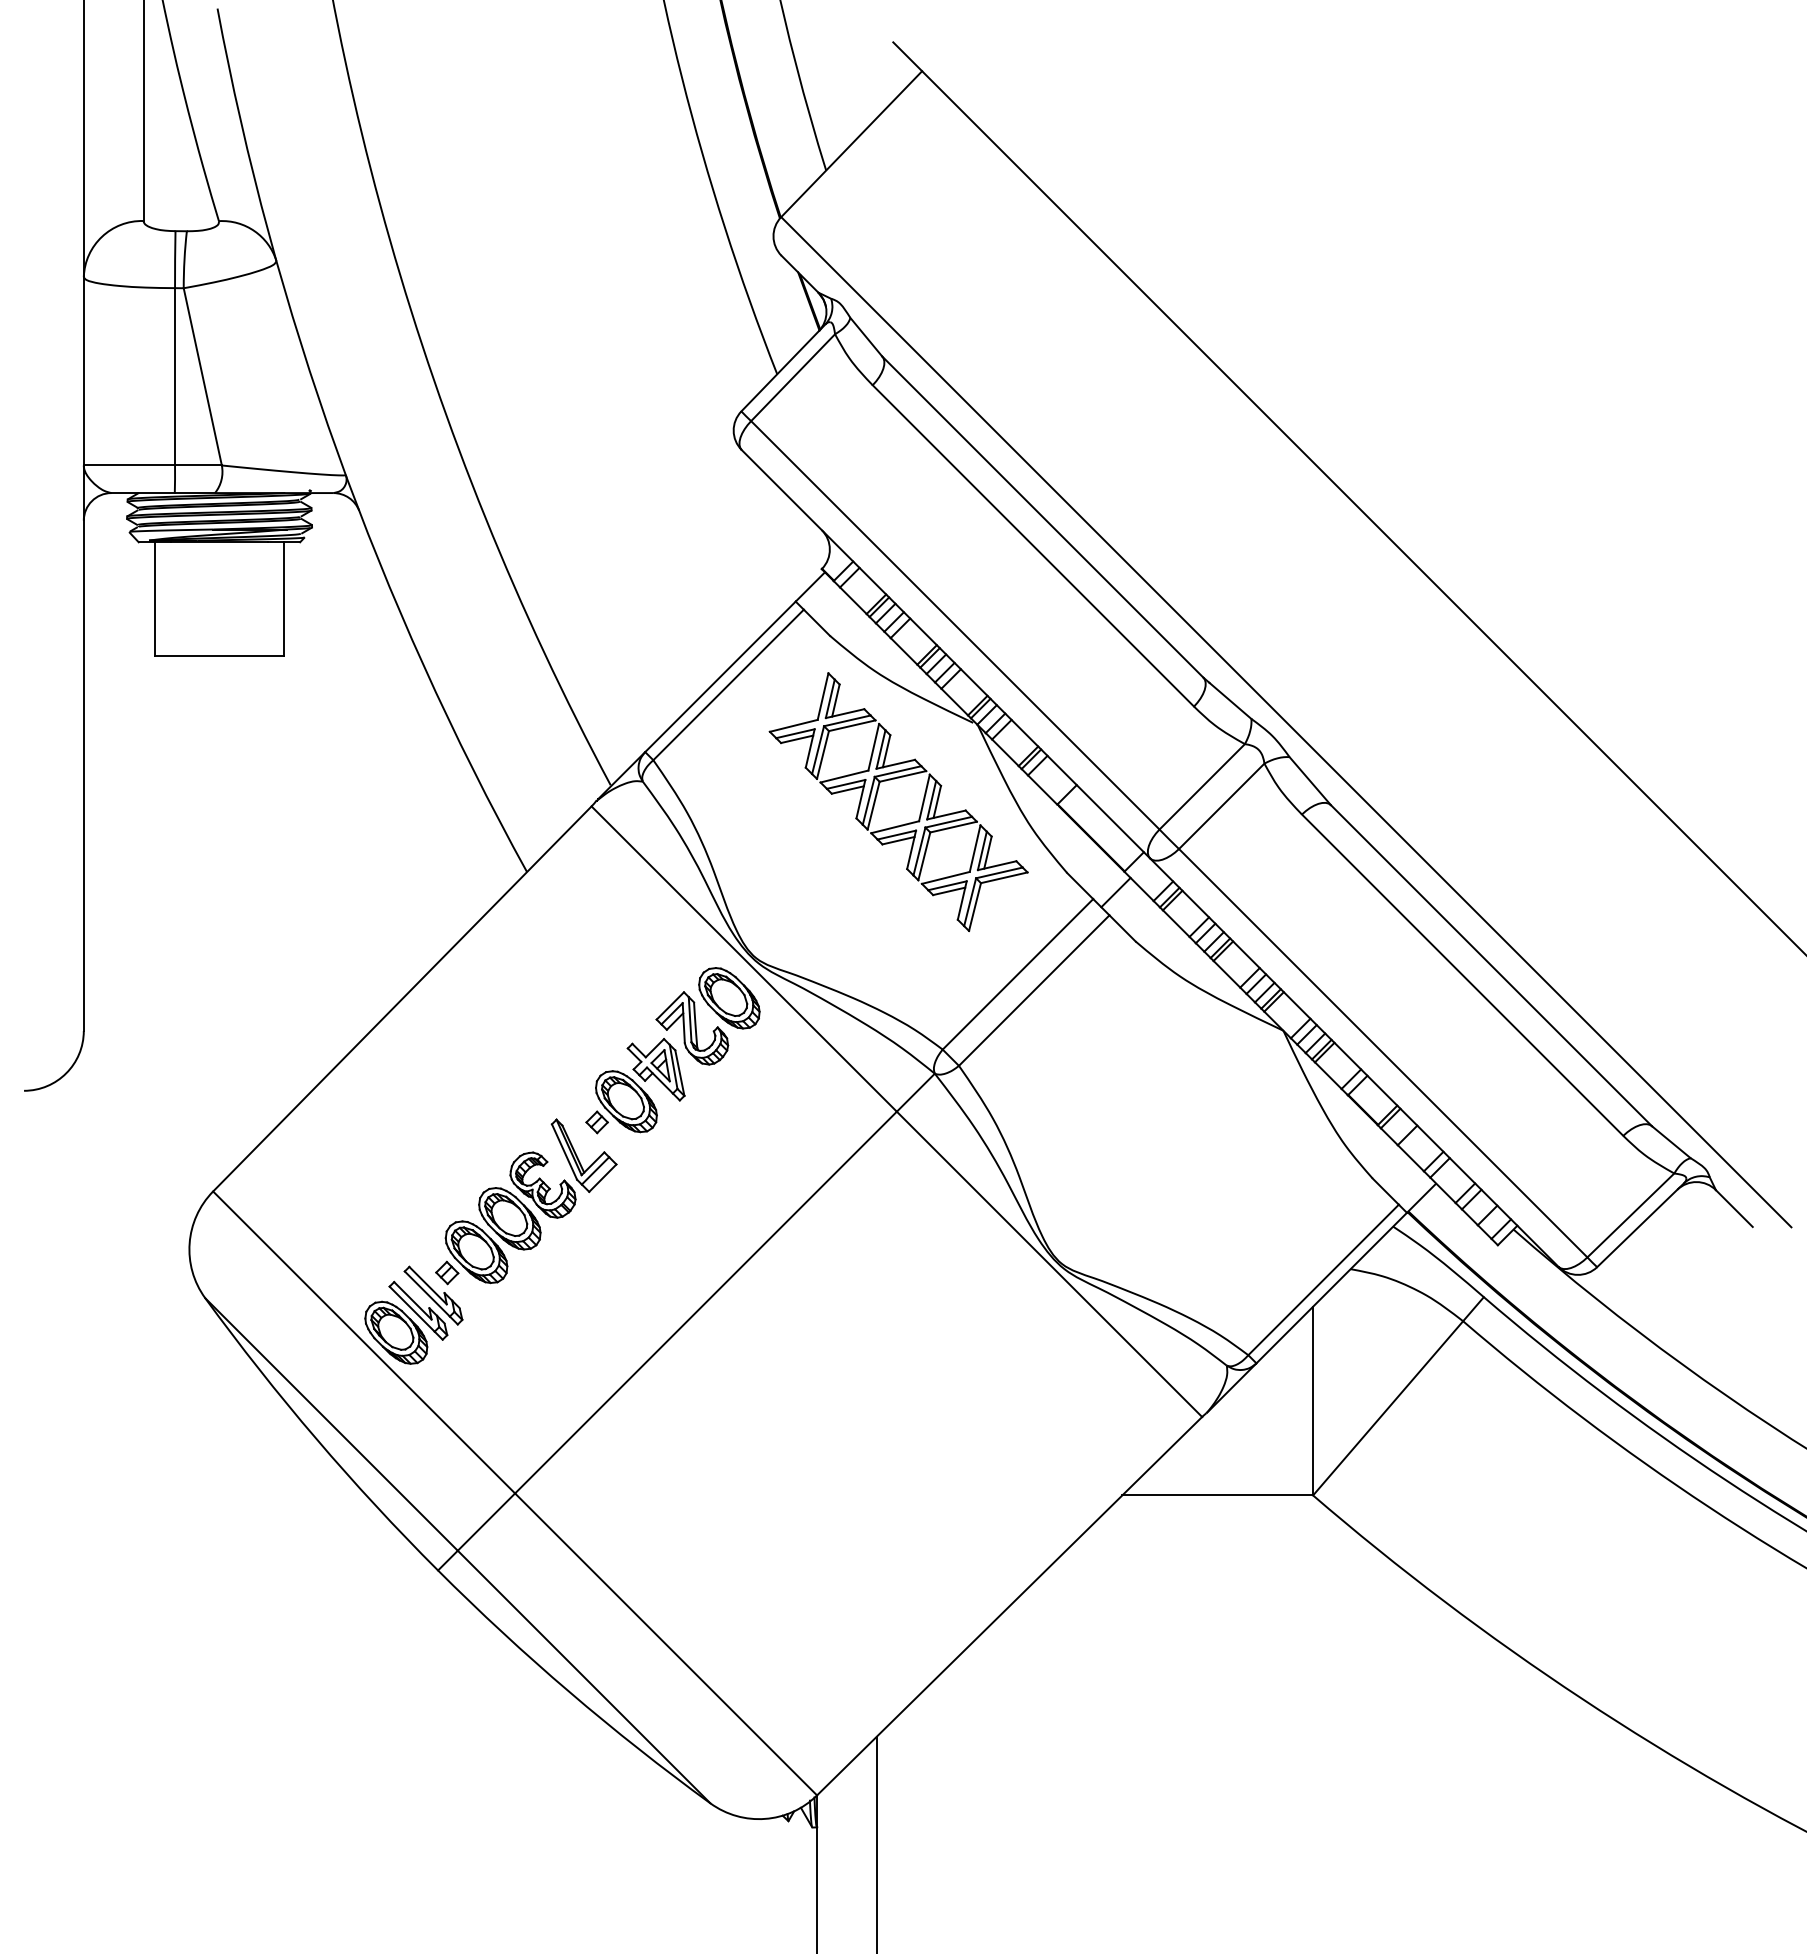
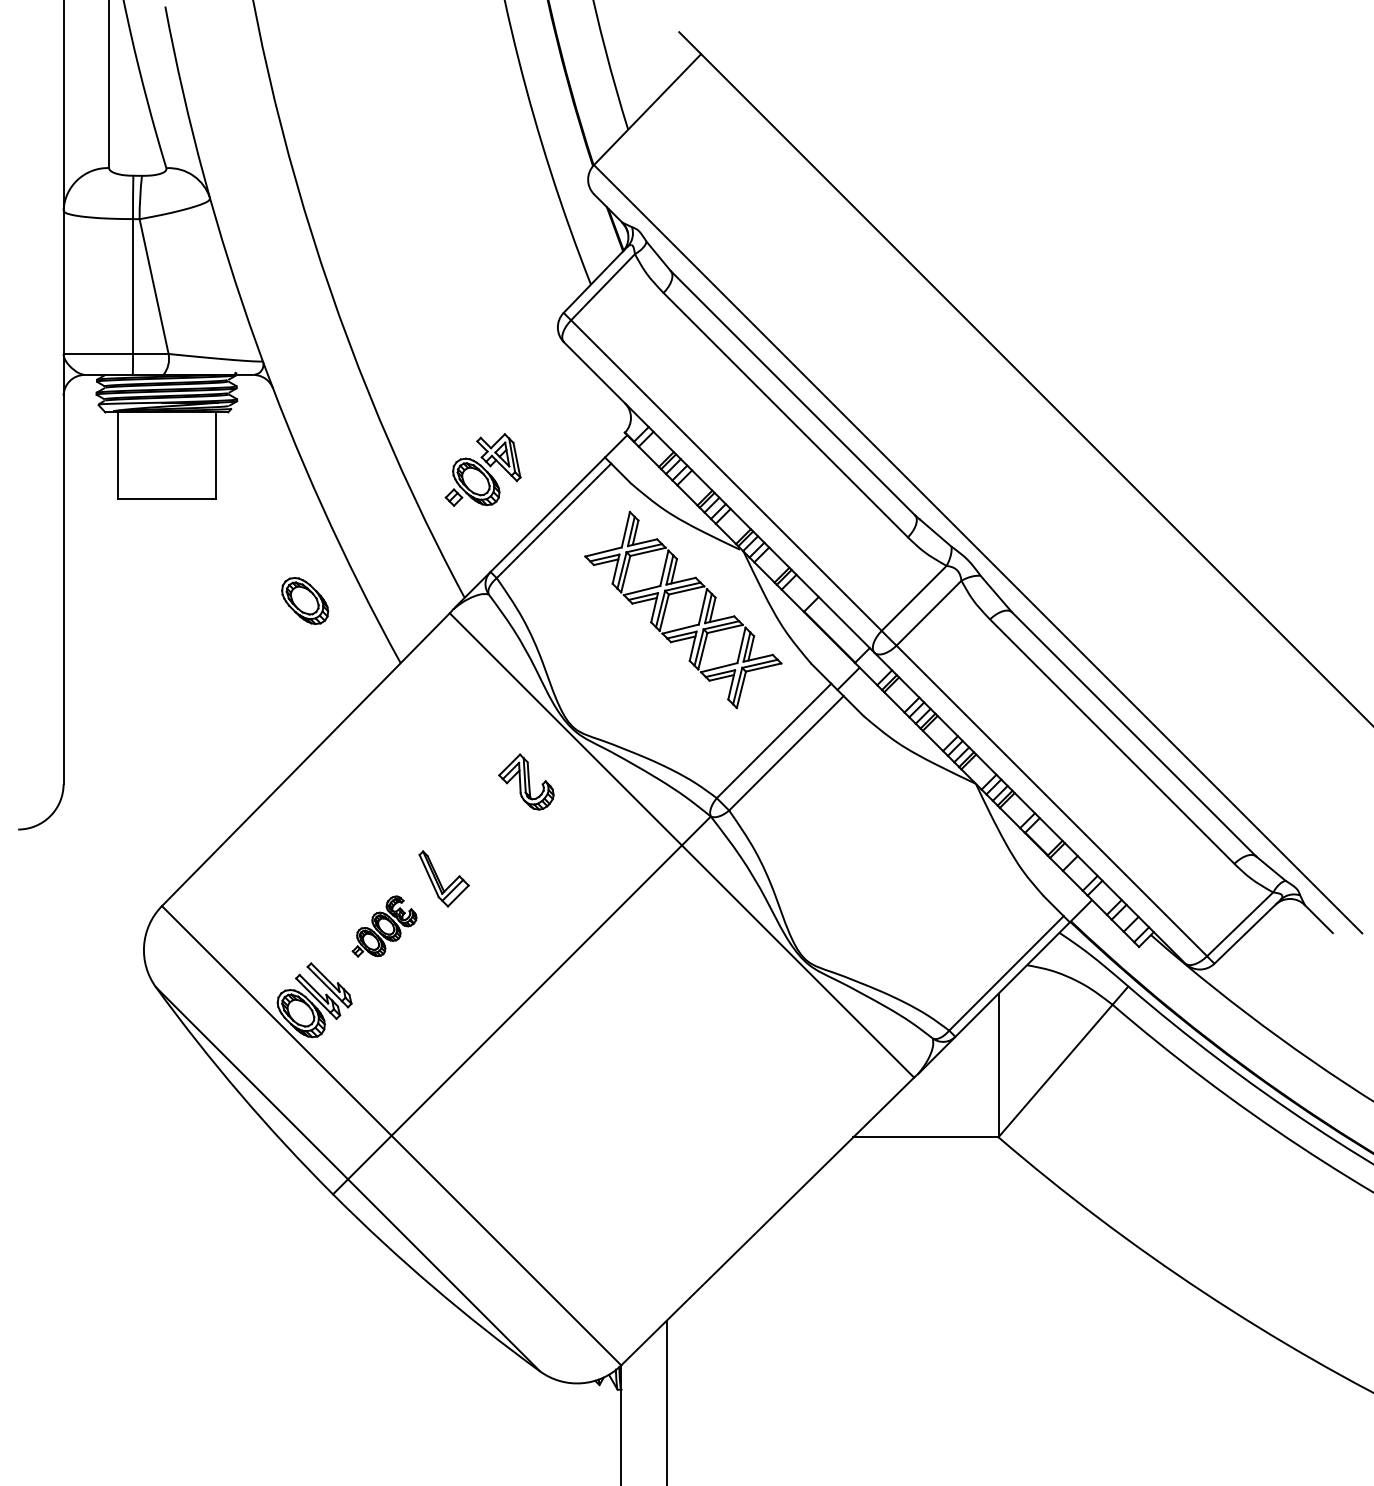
part: (729, 998) -> (305, 601), moved
part: (635, 1086) -> (483, 470), moved
part: (505, 1218) -> (384, 926), size x0.6

